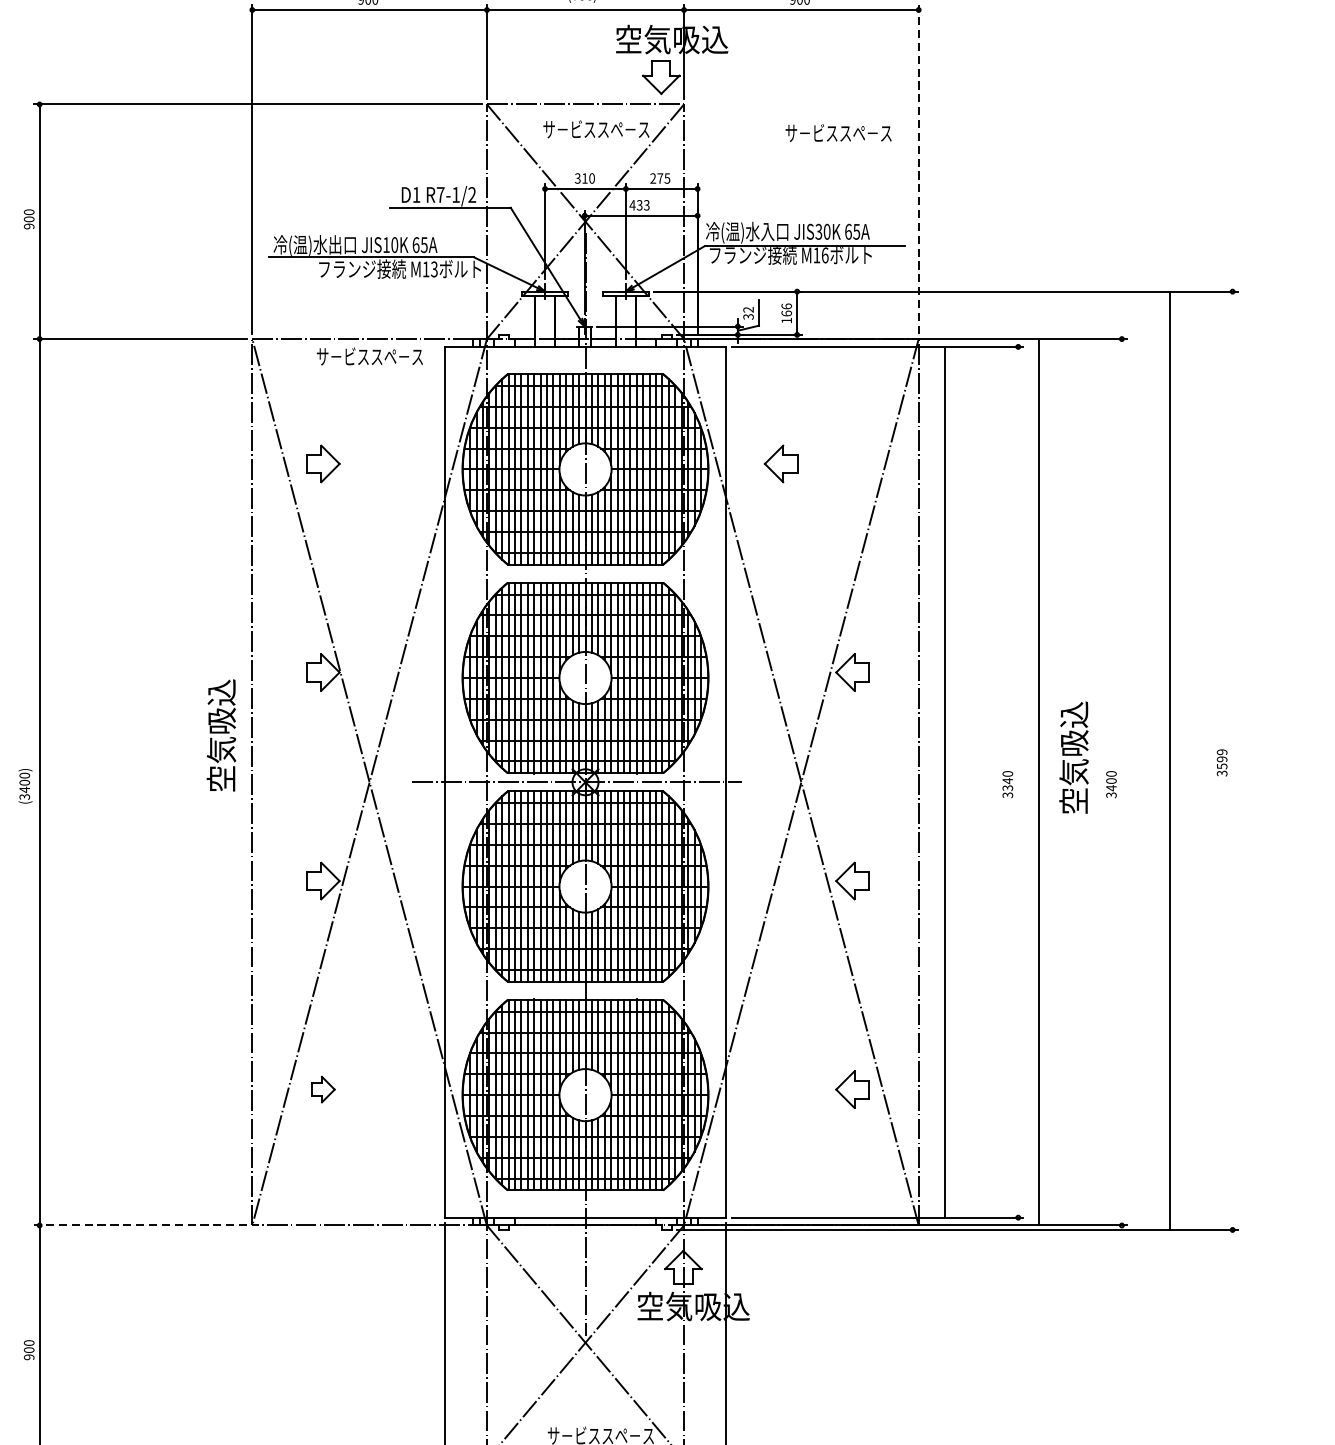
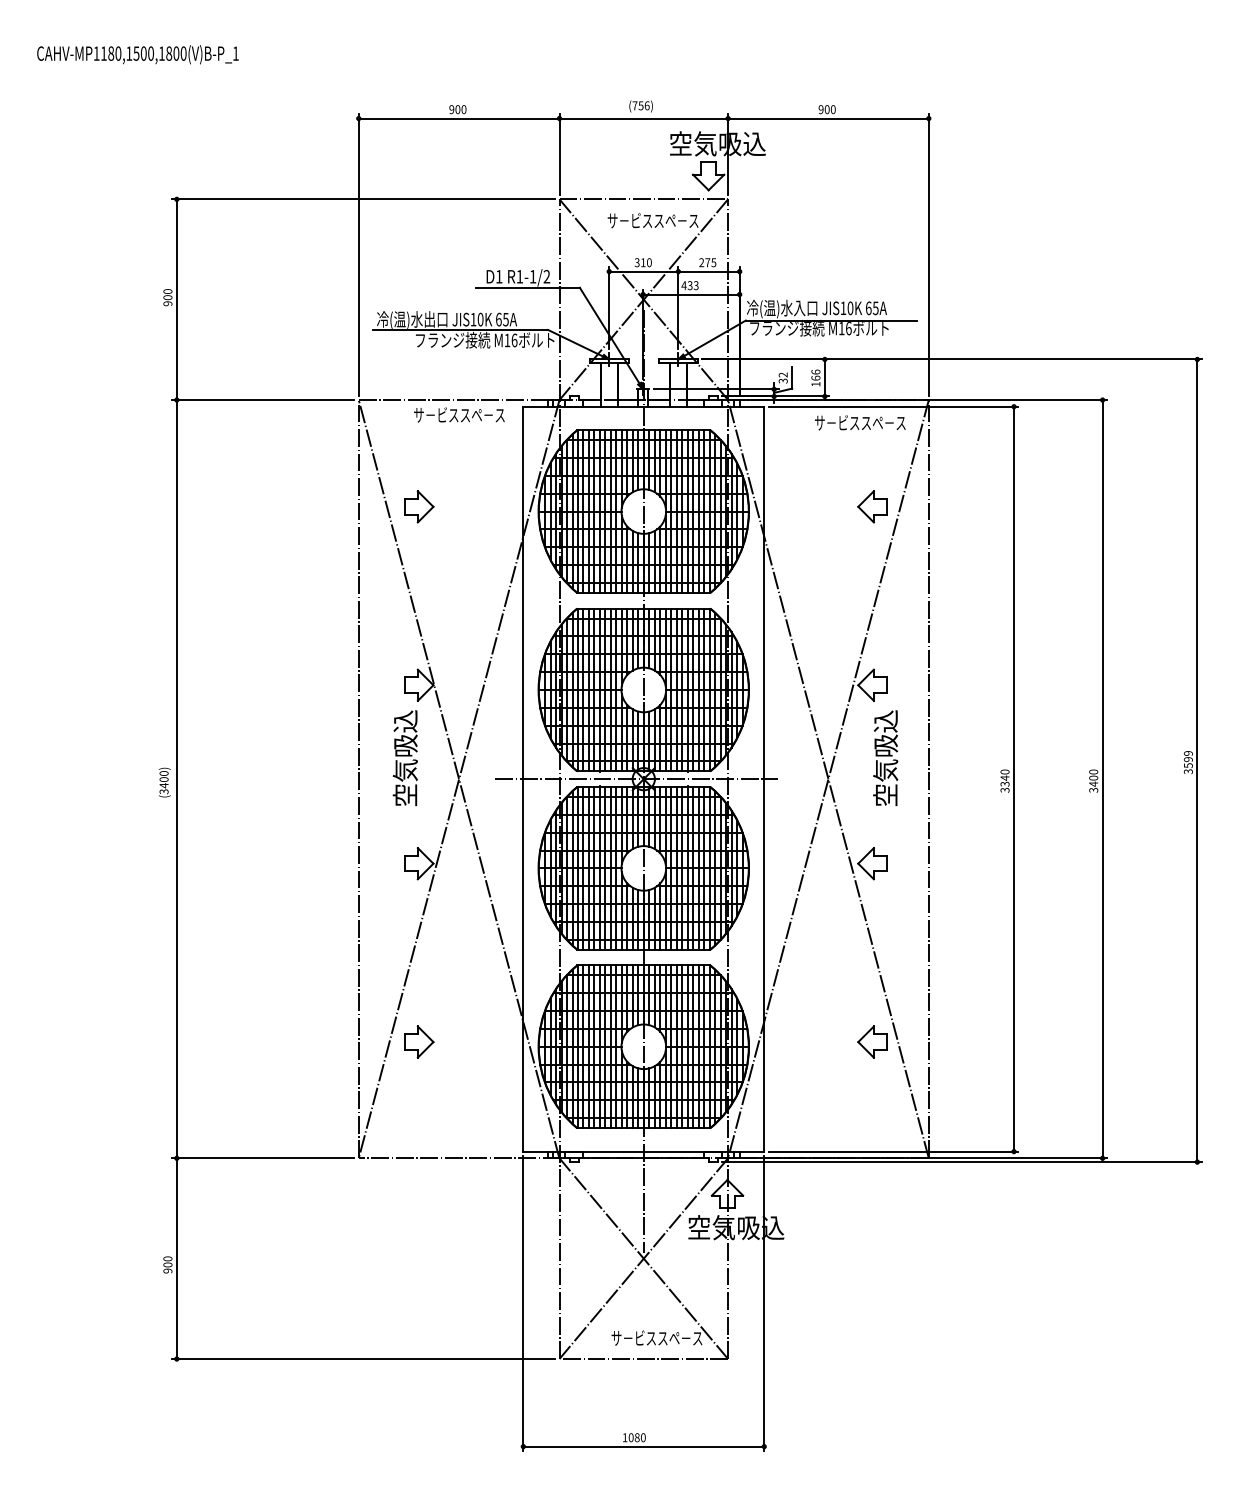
text: (838, 132) -> (860, 422), moved
line: (918, 168) -> (928, 254), dashed -> solid
text: (440, 194) -> (519, 276), R7-1/2 -> R1-1/2
text: (818, 232) -> (843, 308), JIS30K -> JIS10K
text: (434, 269) -> (514, 340), M13 -> M16
part: (781, 463) -> (872, 506), moved
text: (220, 735) -> (404, 758), moved
text: (1073, 758) -> (885, 758), moved
line: (1169, 760) -> (1197, 760), moved
line: (944, 781) -> (1013, 778), moved
line: (1038, 782) -> (1102, 779), moved
part: (323, 1088) -> (419, 1041), size x1.43
line: (140, 1225) -> (263, 1158), dashed -> solid

